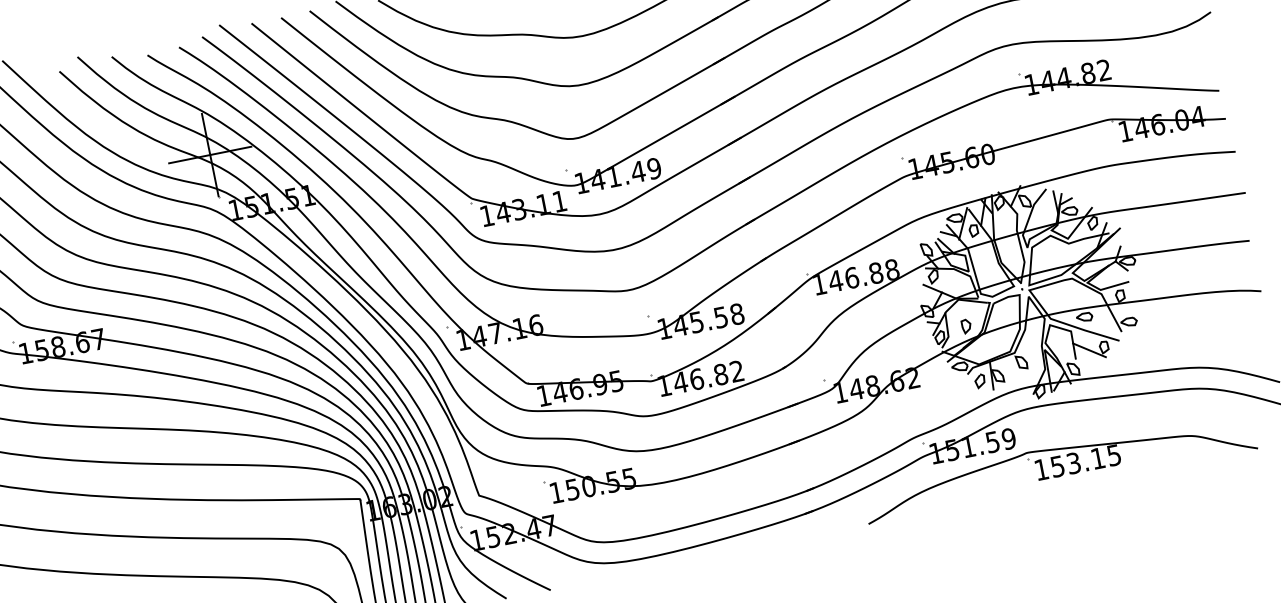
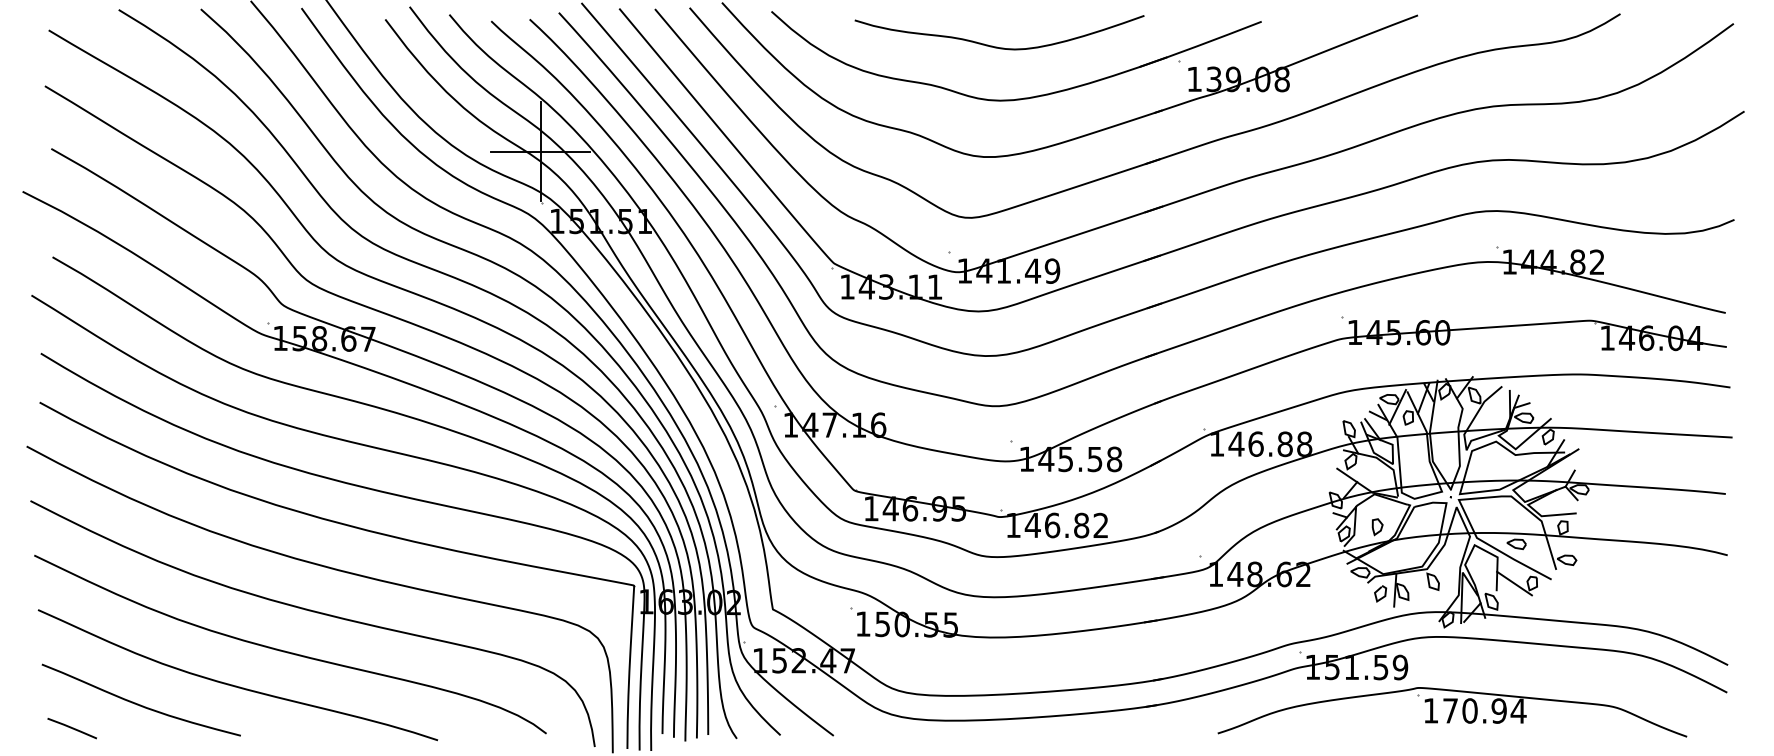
text: (1085, 460) -> (1484, 710), 153.15 -> 170.94

